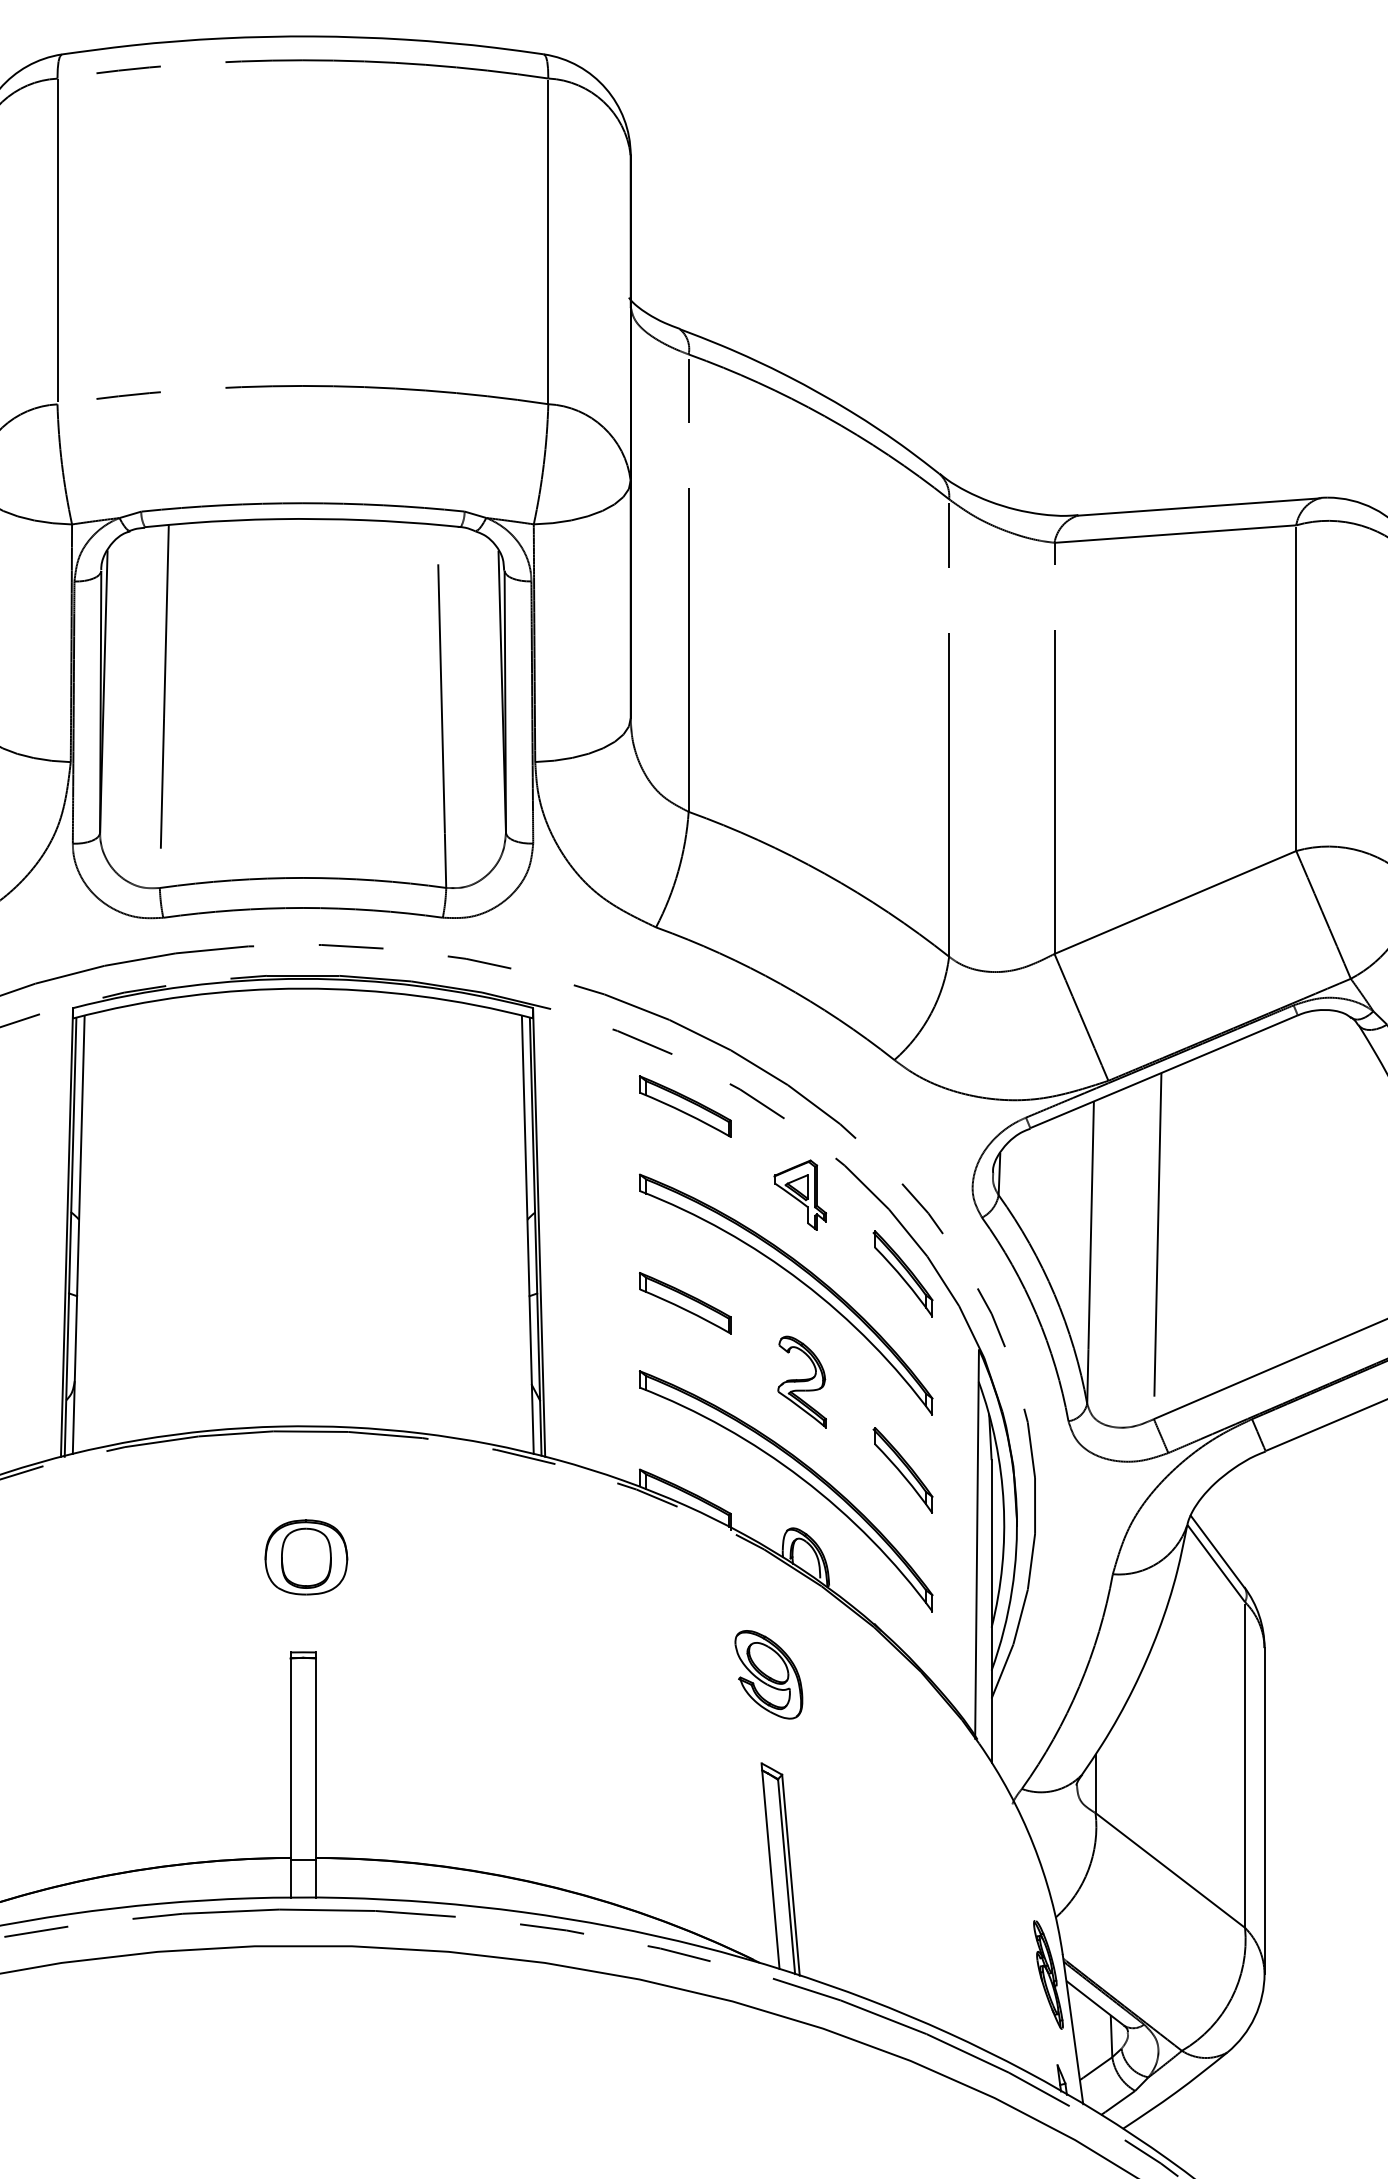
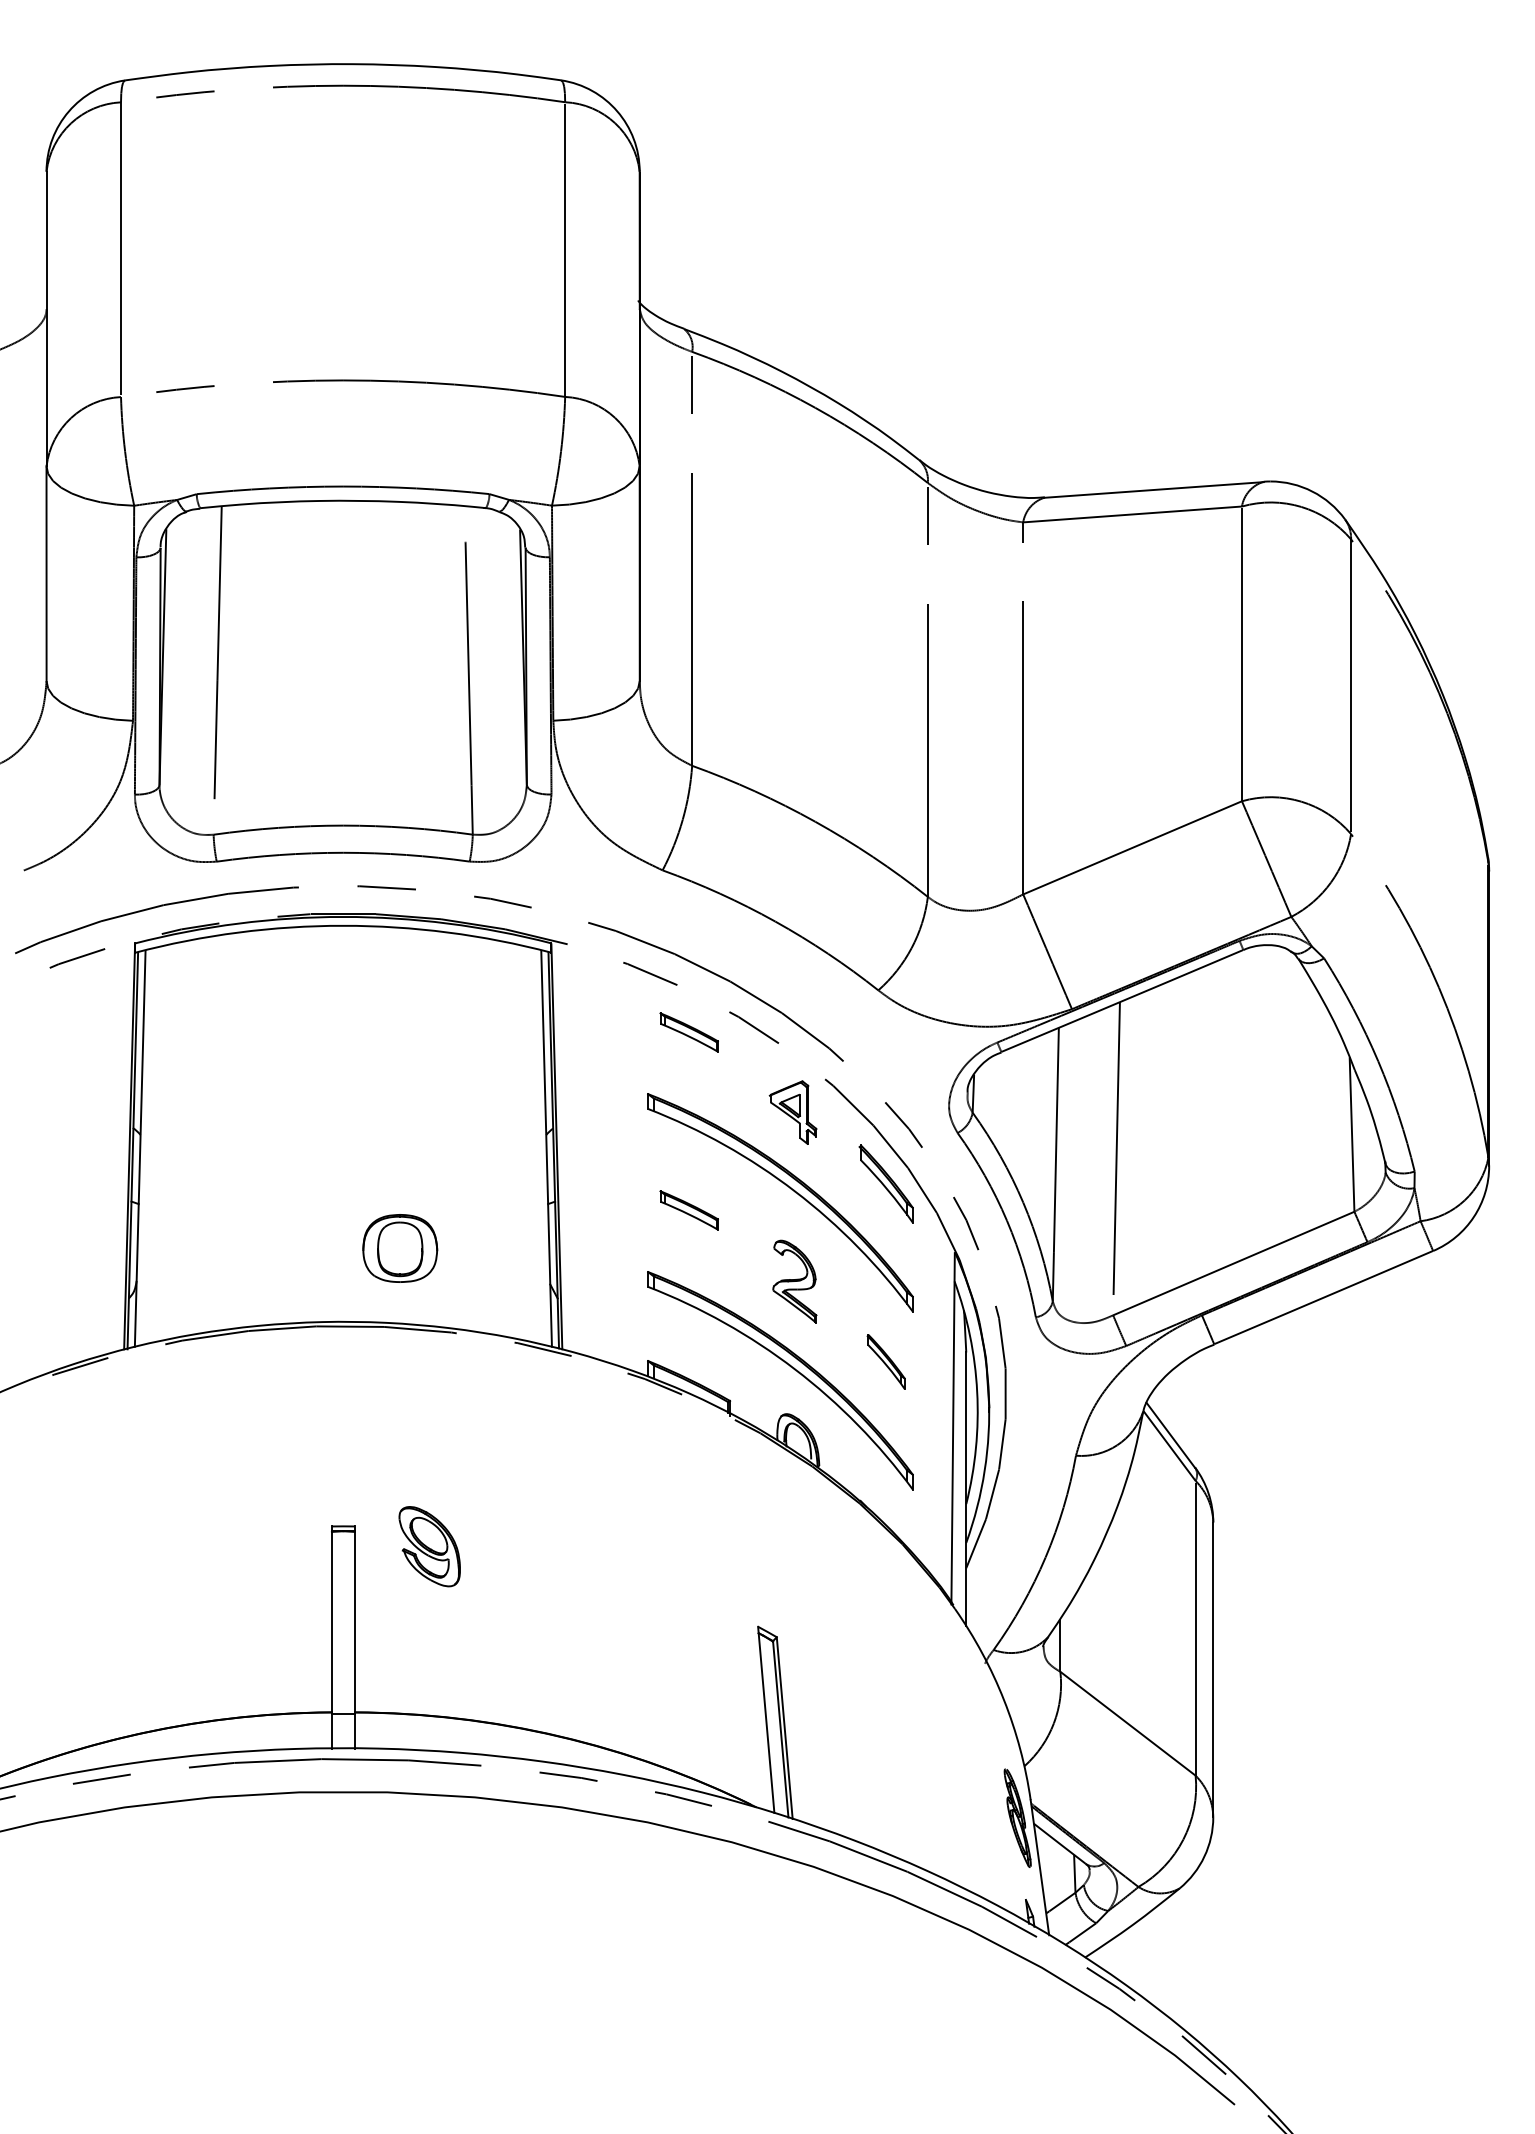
part: (685, 1106) -> (689, 1032), size x0.7
part: (685, 1303) -> (689, 1210), size x0.7
part: (902, 1470) -> (885, 1361), size x0.7
part: (306, 1557) -> (400, 1248), moved
part: (768, 1674) -> (429, 1546), moved

